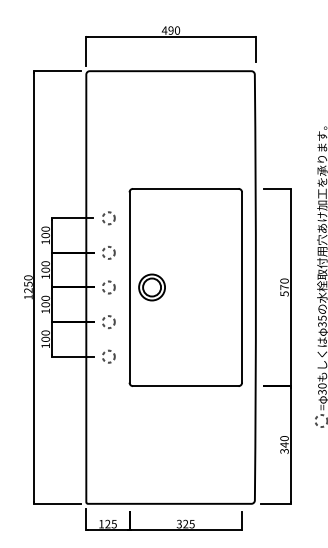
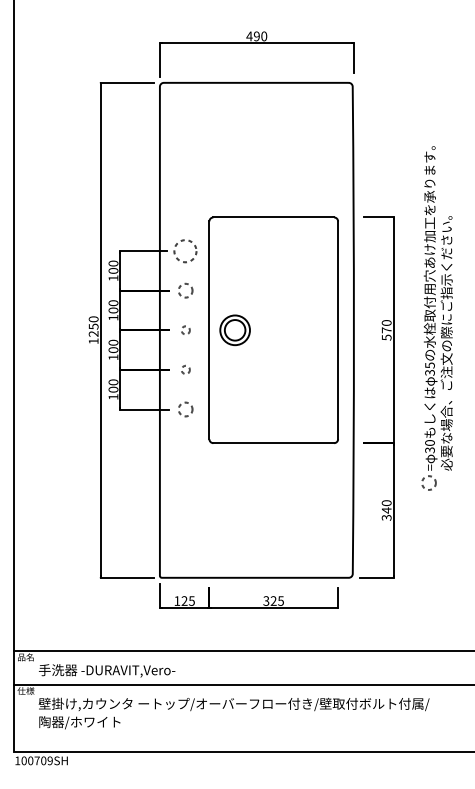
circle: (108, 217) -> (185, 250), size x1.6
circle: (108, 287) -> (185, 330), size x0.6
circle: (108, 321) -> (185, 369), size x0.6

